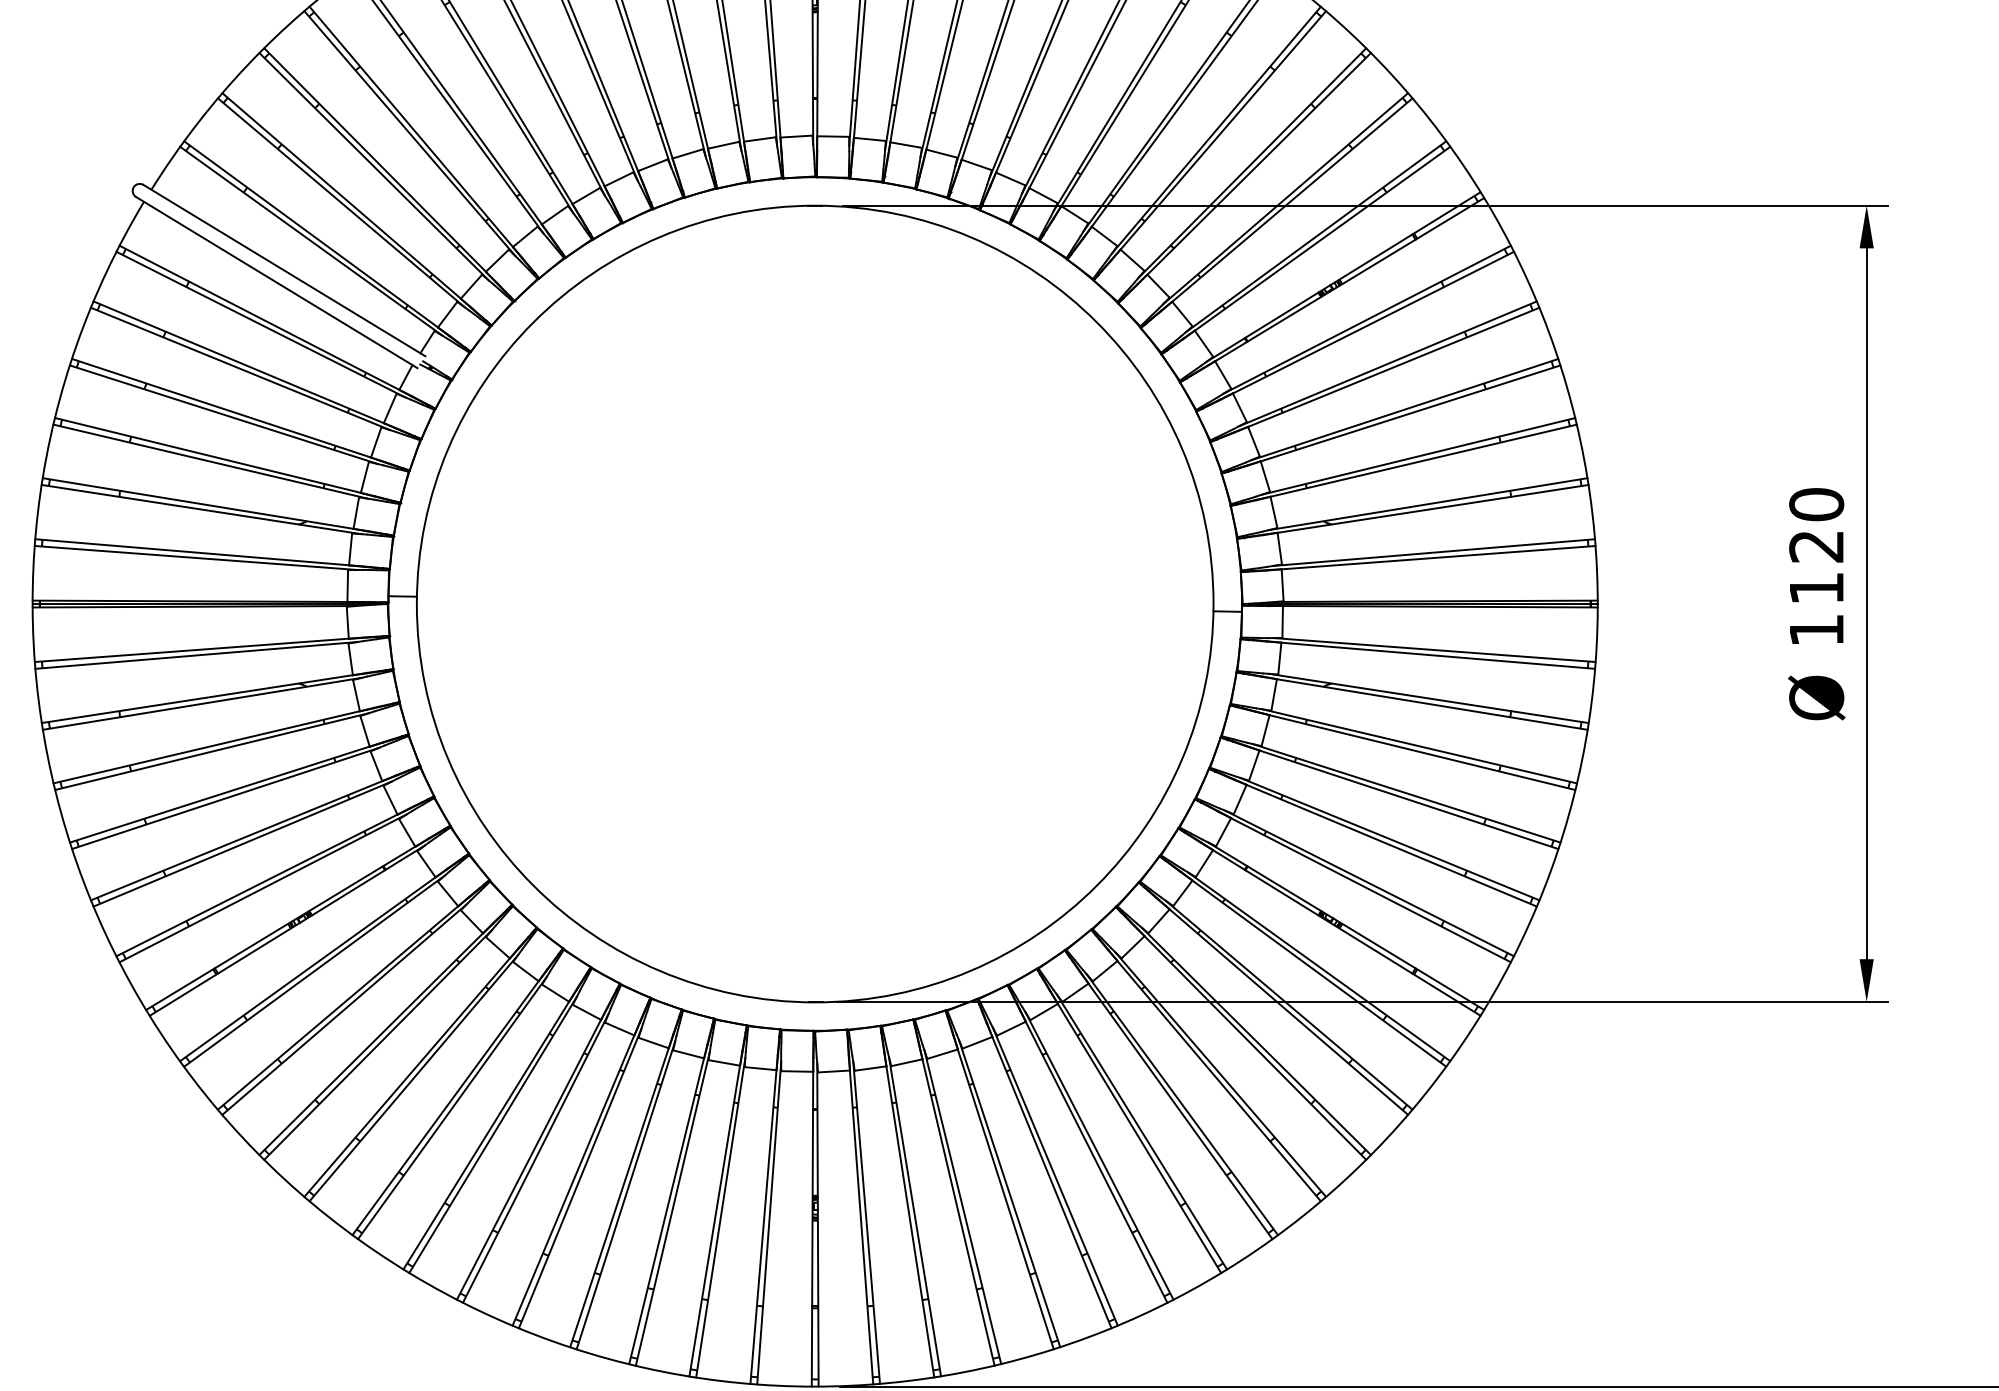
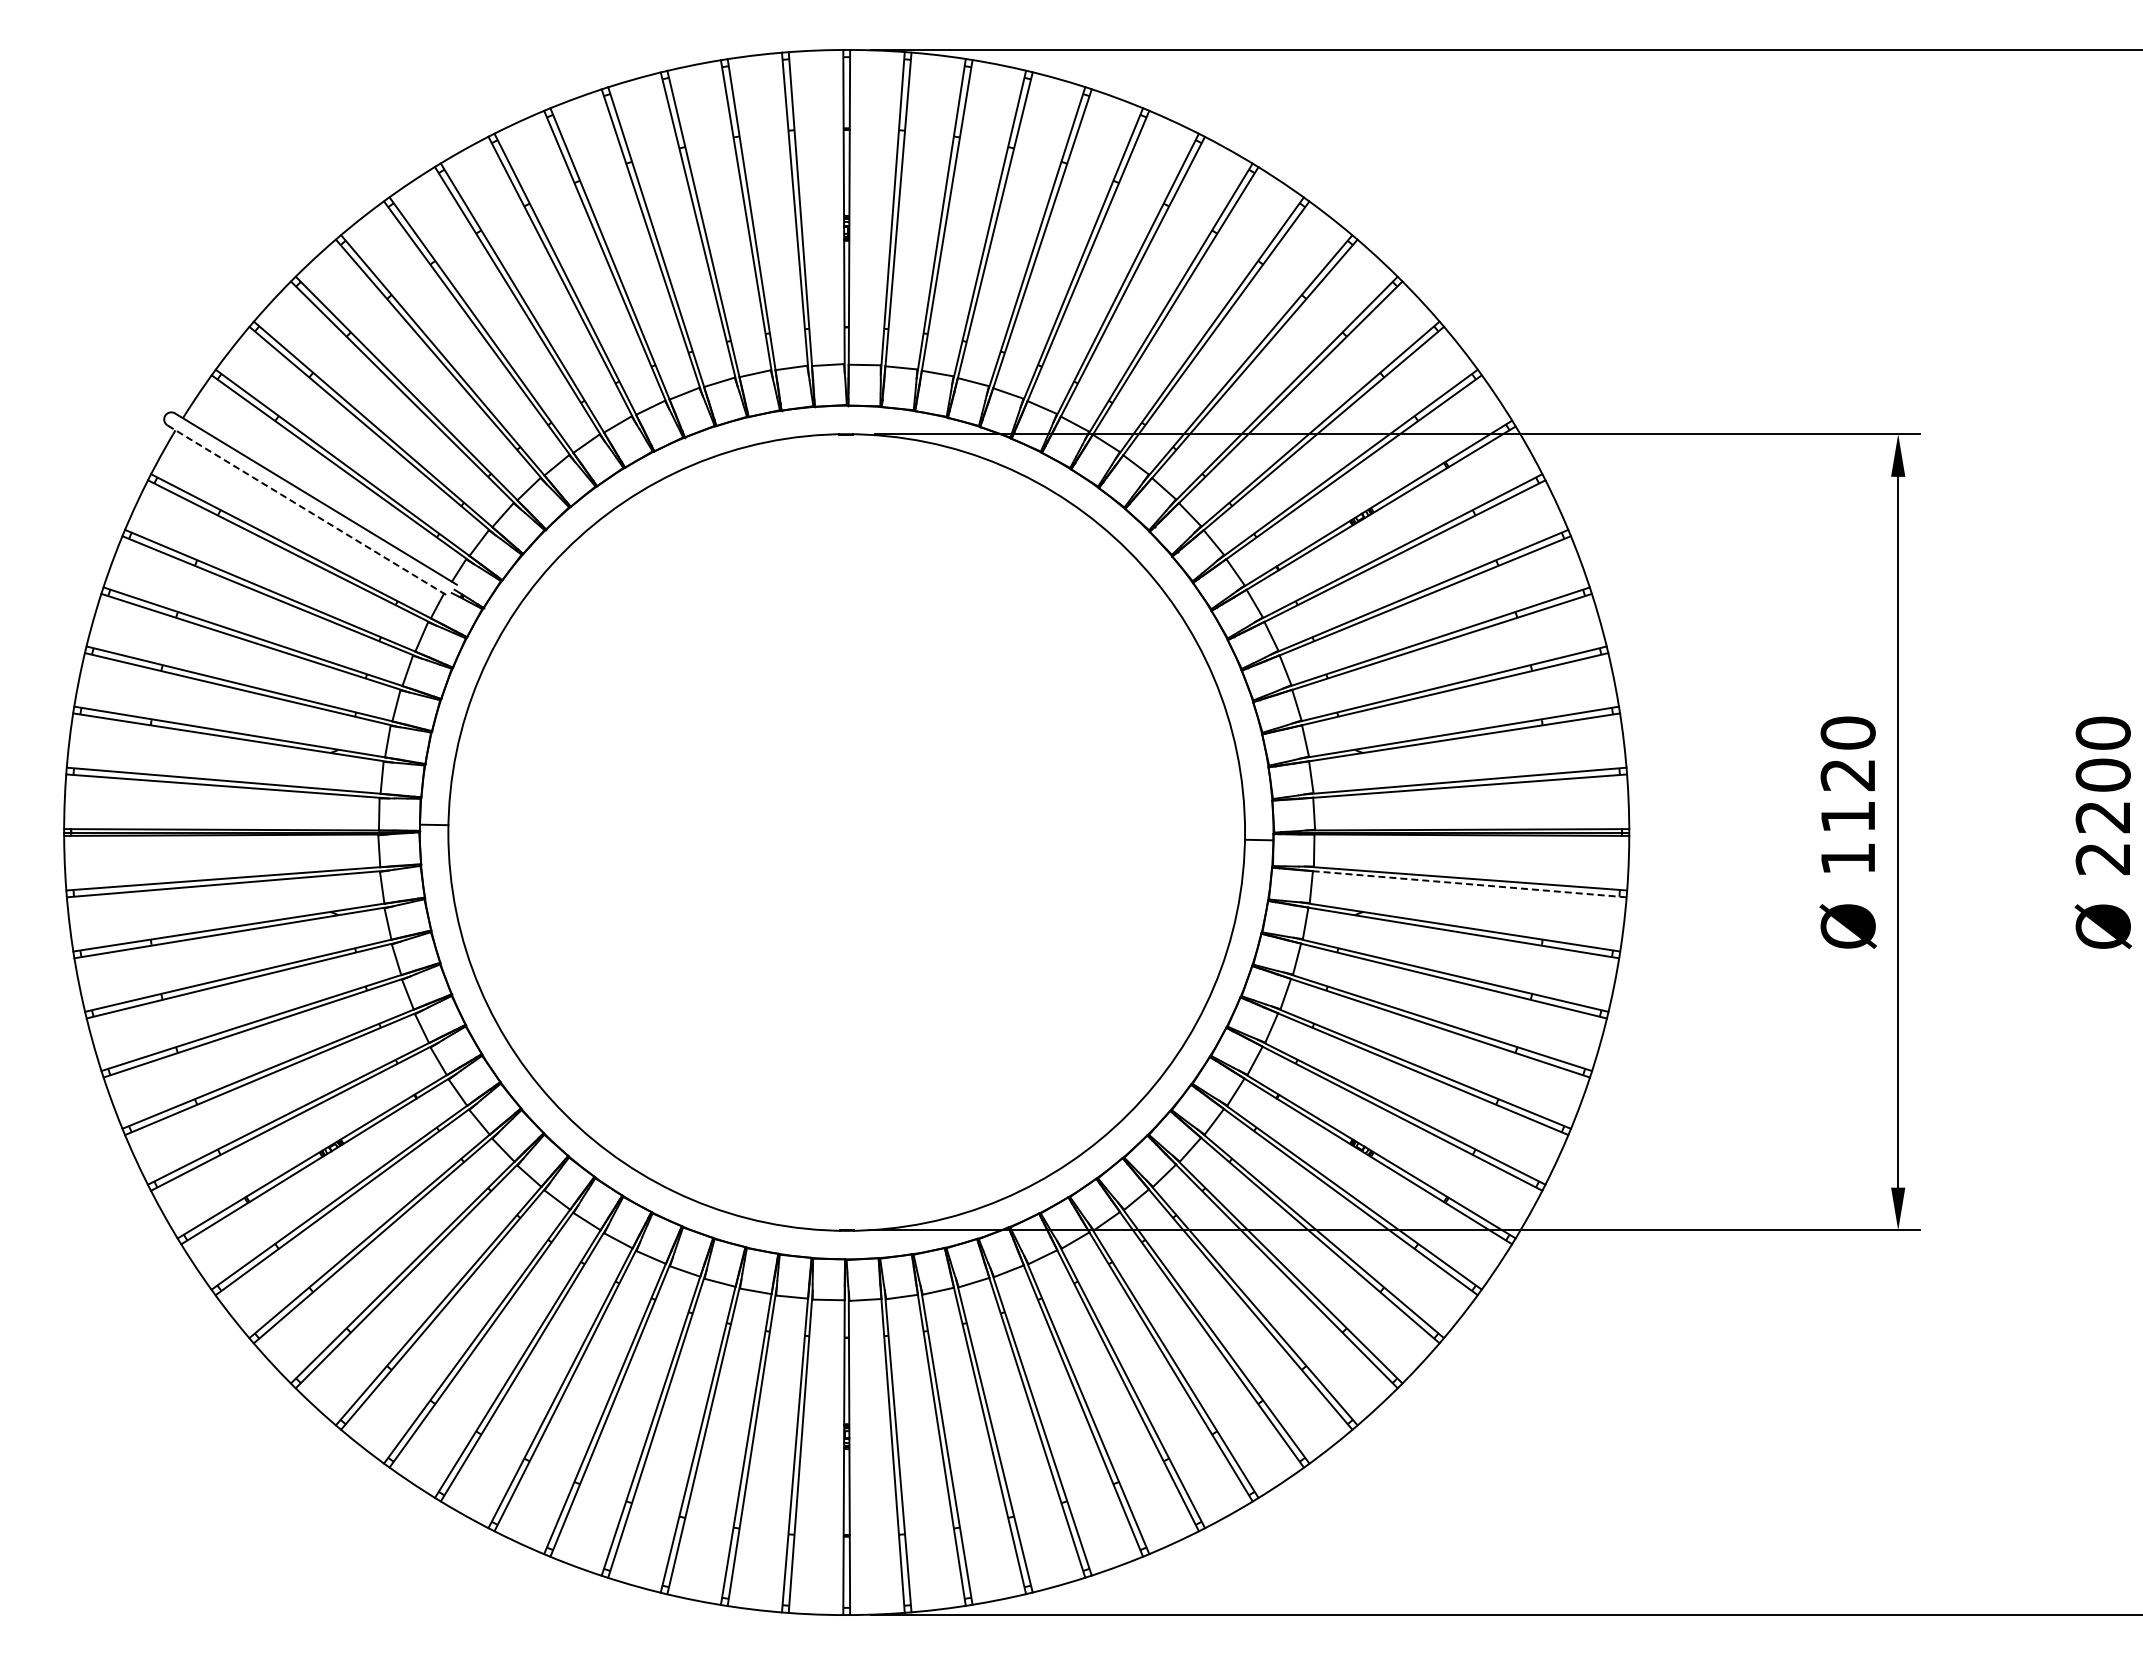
line: (276, 283) -> (308, 511), solid -> dashed
line: (1437, 656) -> (1469, 884), solid -> dashed

